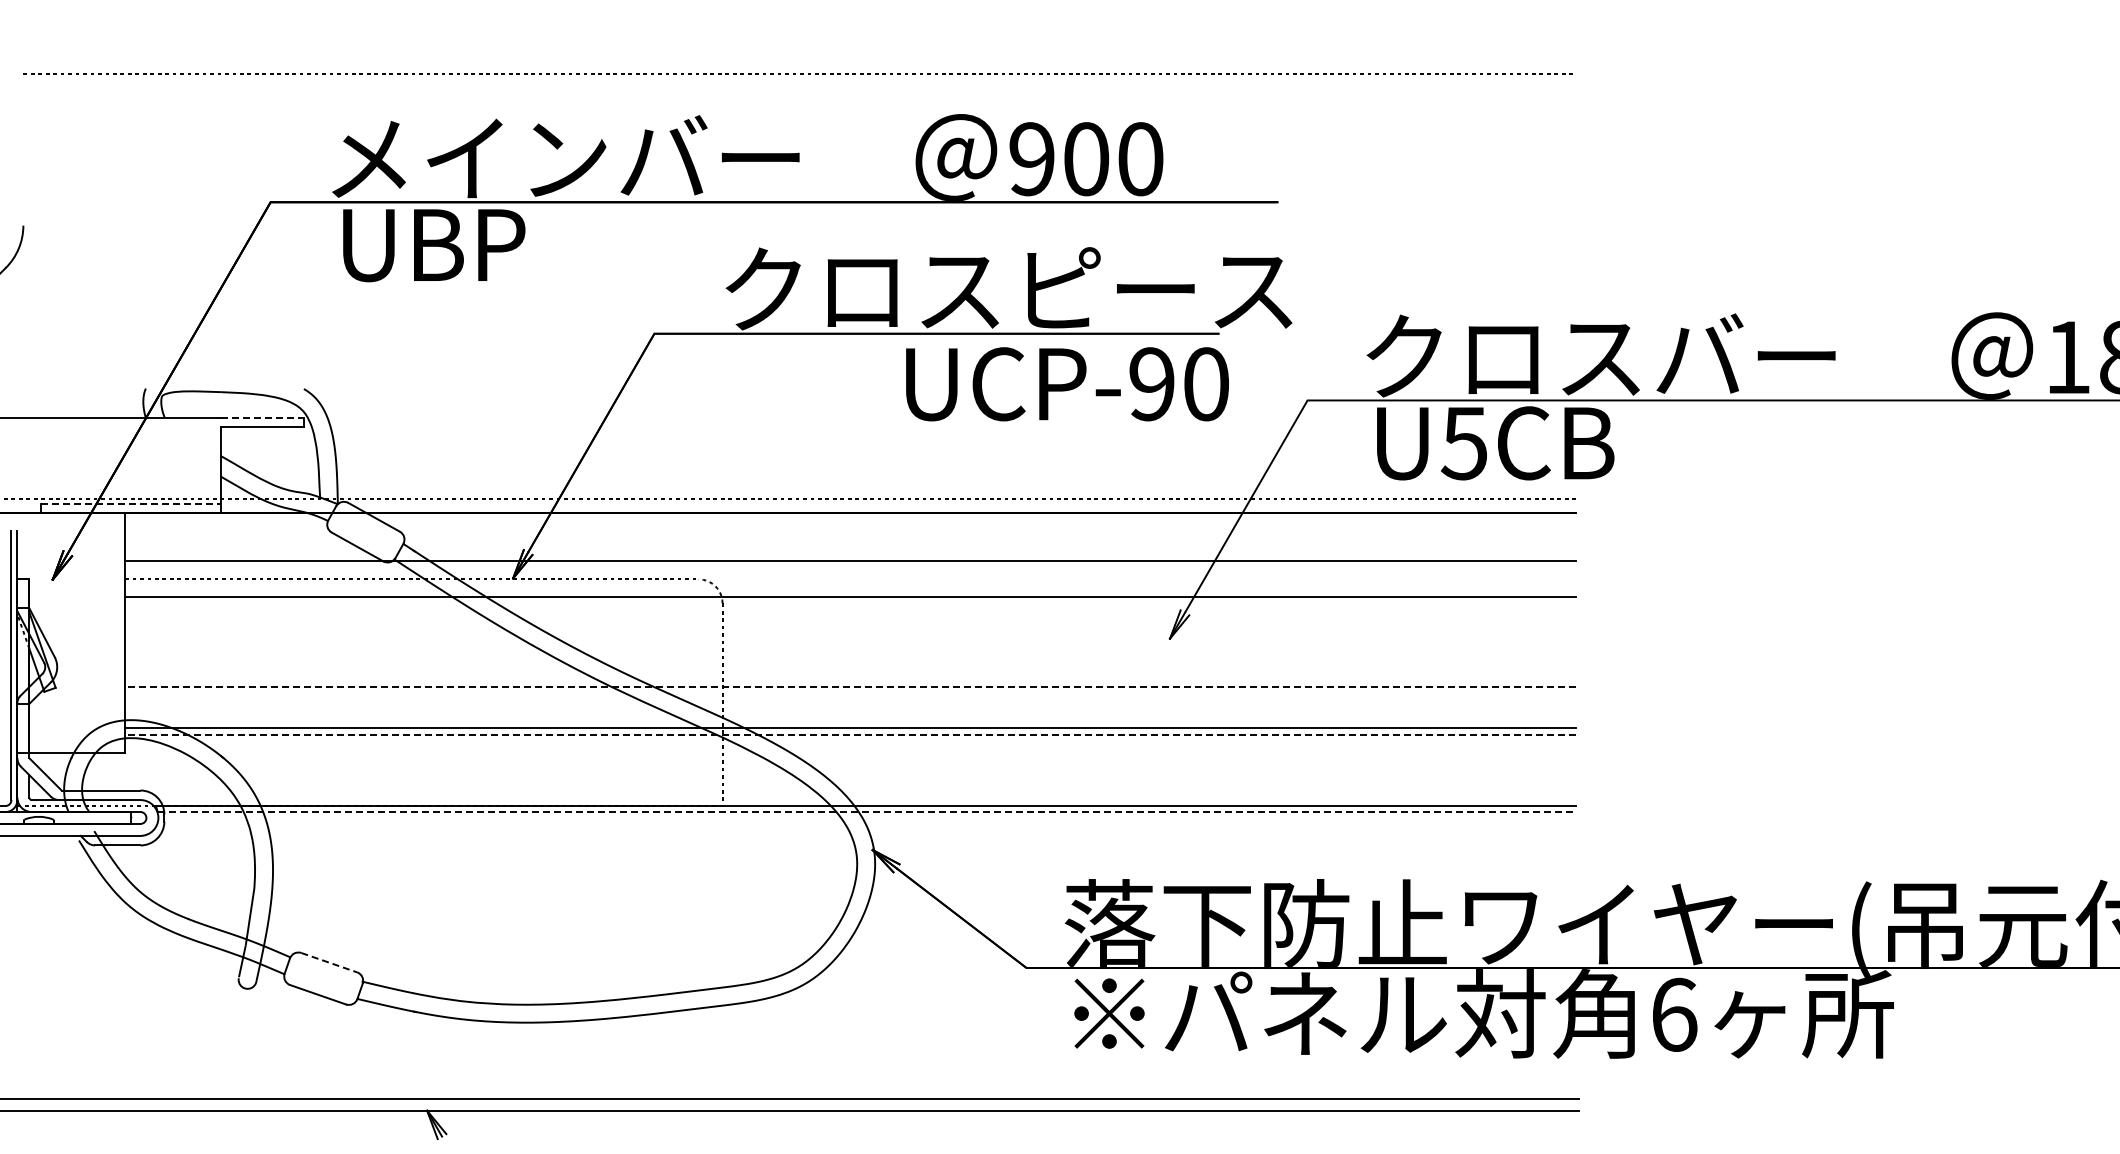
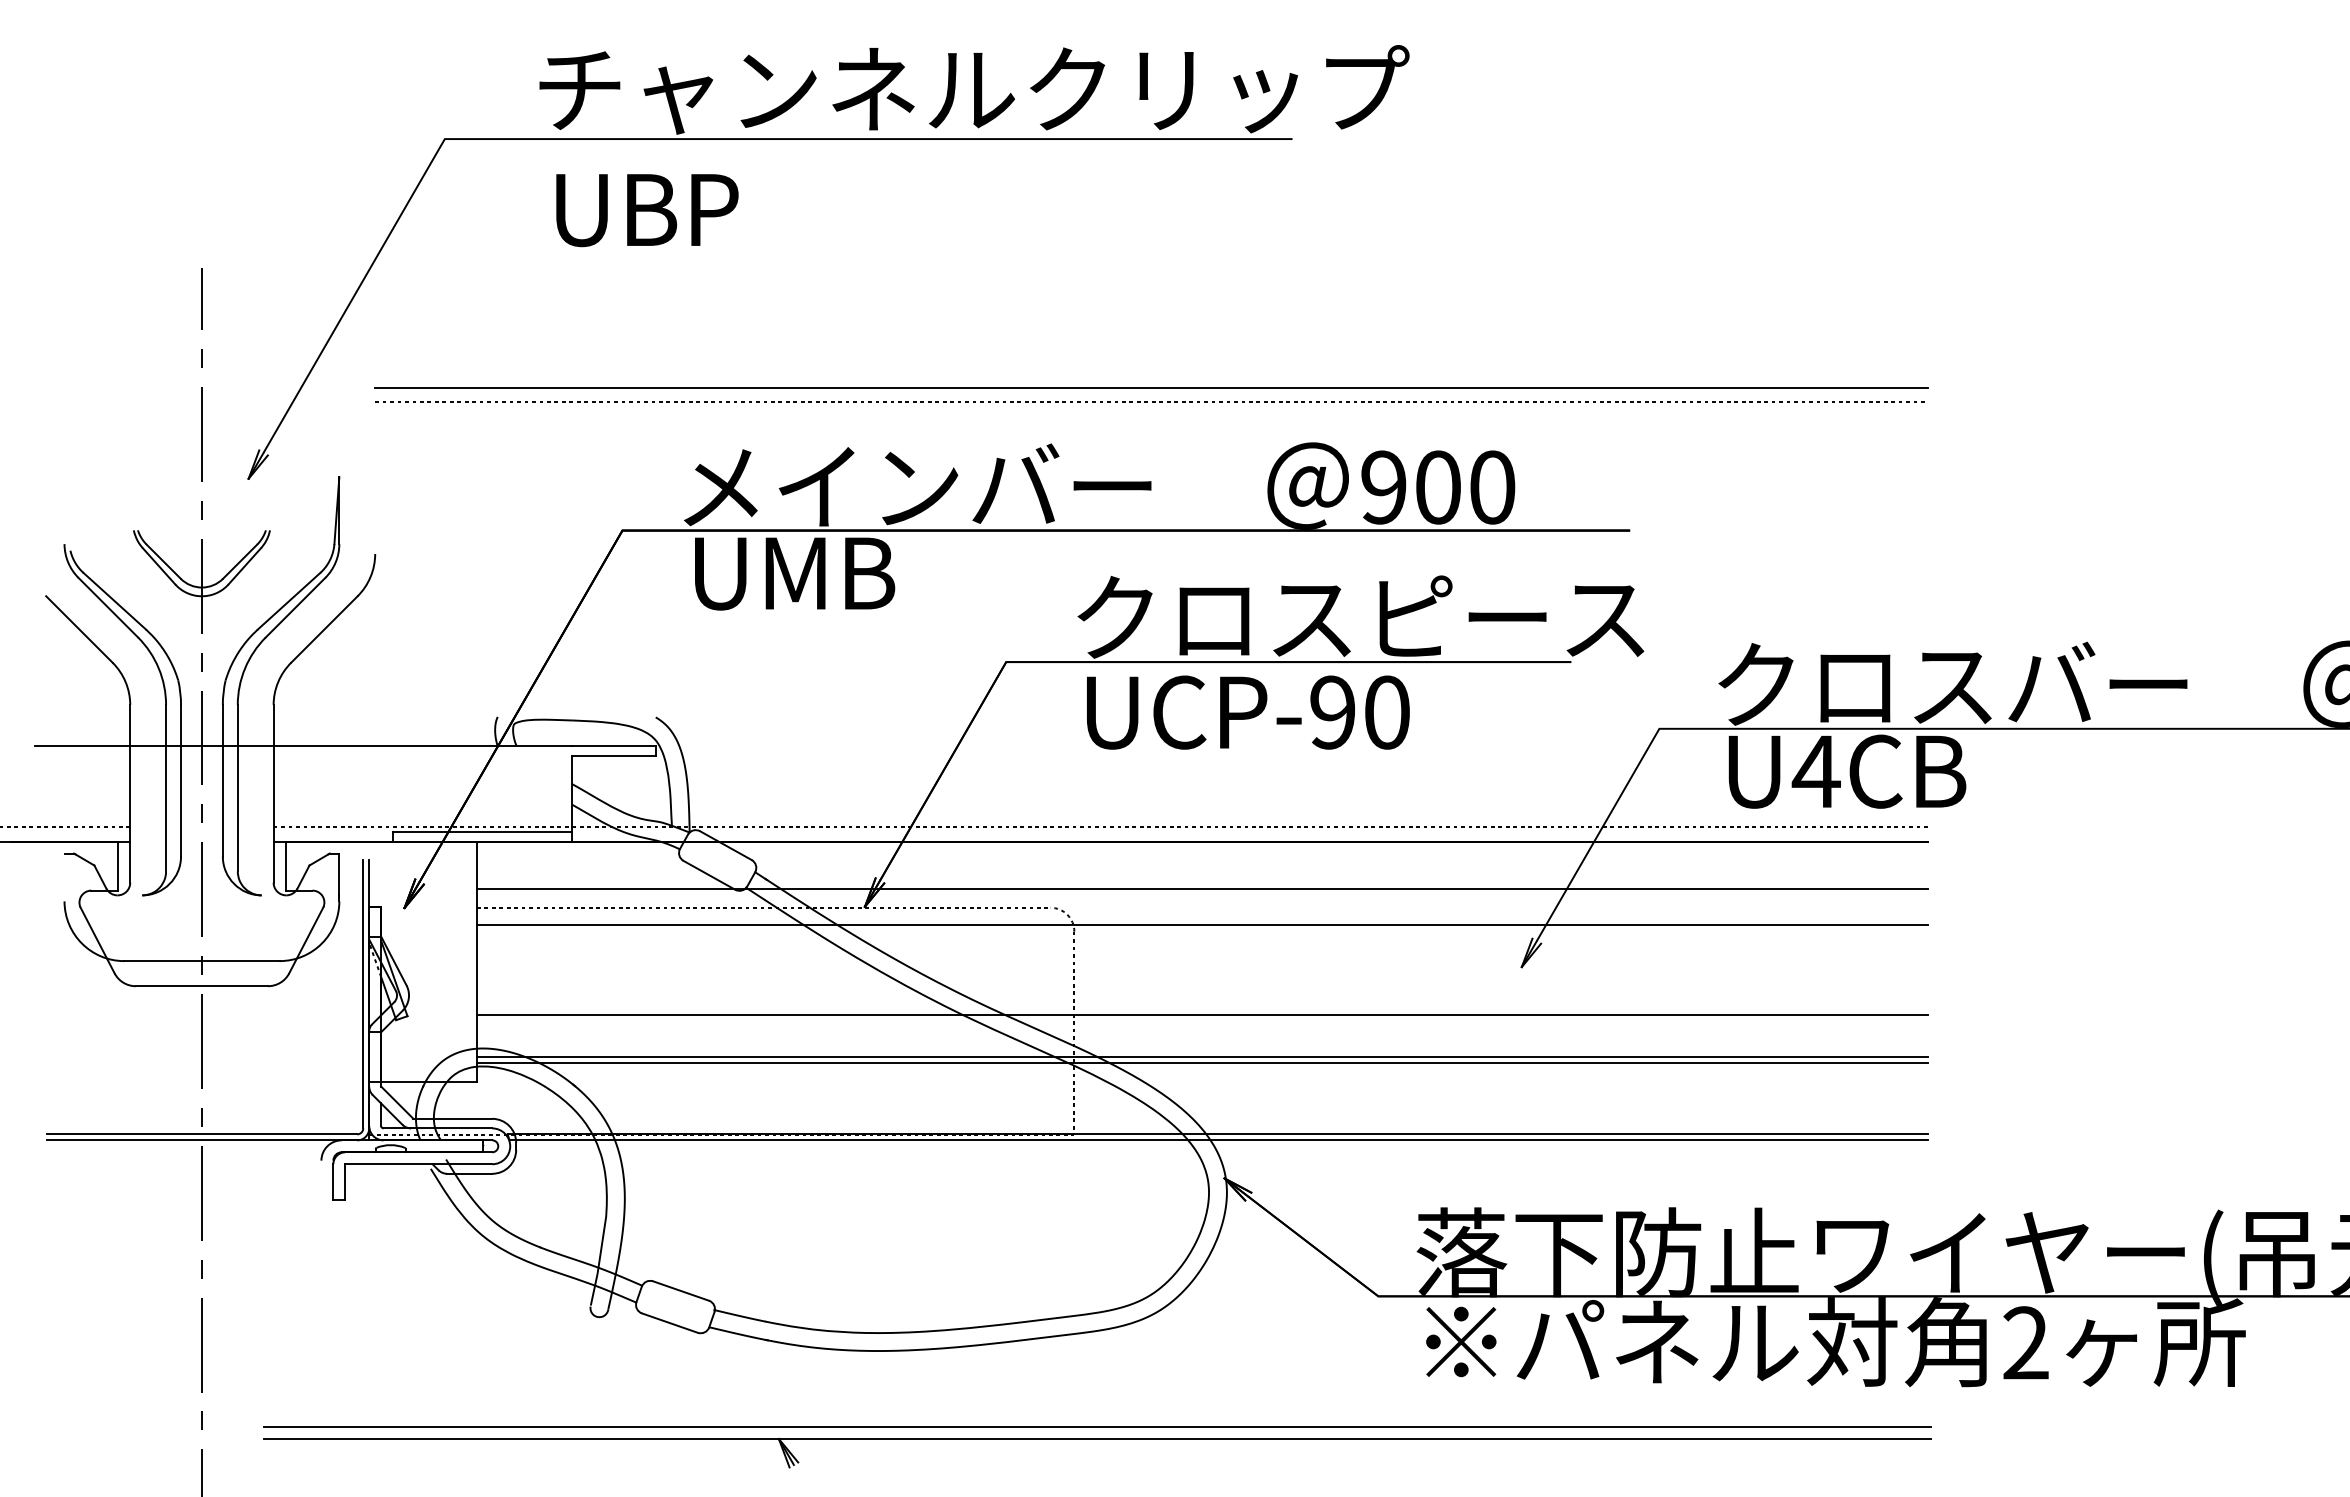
line: (799, 59) -> (1151, 387), added
text: (481, 245) -> (833, 573), UBP -> UMB
text: (1067, 384) -> (1248, 712), moved
line: (262, 418) -> (614, 746), dashed -> solid
text: (1463, 443) -> (1815, 771), U5CB -> U4CB
line: (130, 504) -> (482, 832), dashed -> solid
line: (850, 687) -> (1202, 1015), dashed -> solid
line: (850, 735) -> (1202, 1063), dashed -> solid
line: (867, 812) -> (1219, 1140), dashed -> solid
line: (329, 963) -> (681, 1291), dashed -> solid
text: (1674, 1015) -> (2026, 1343), 6 -> 2

